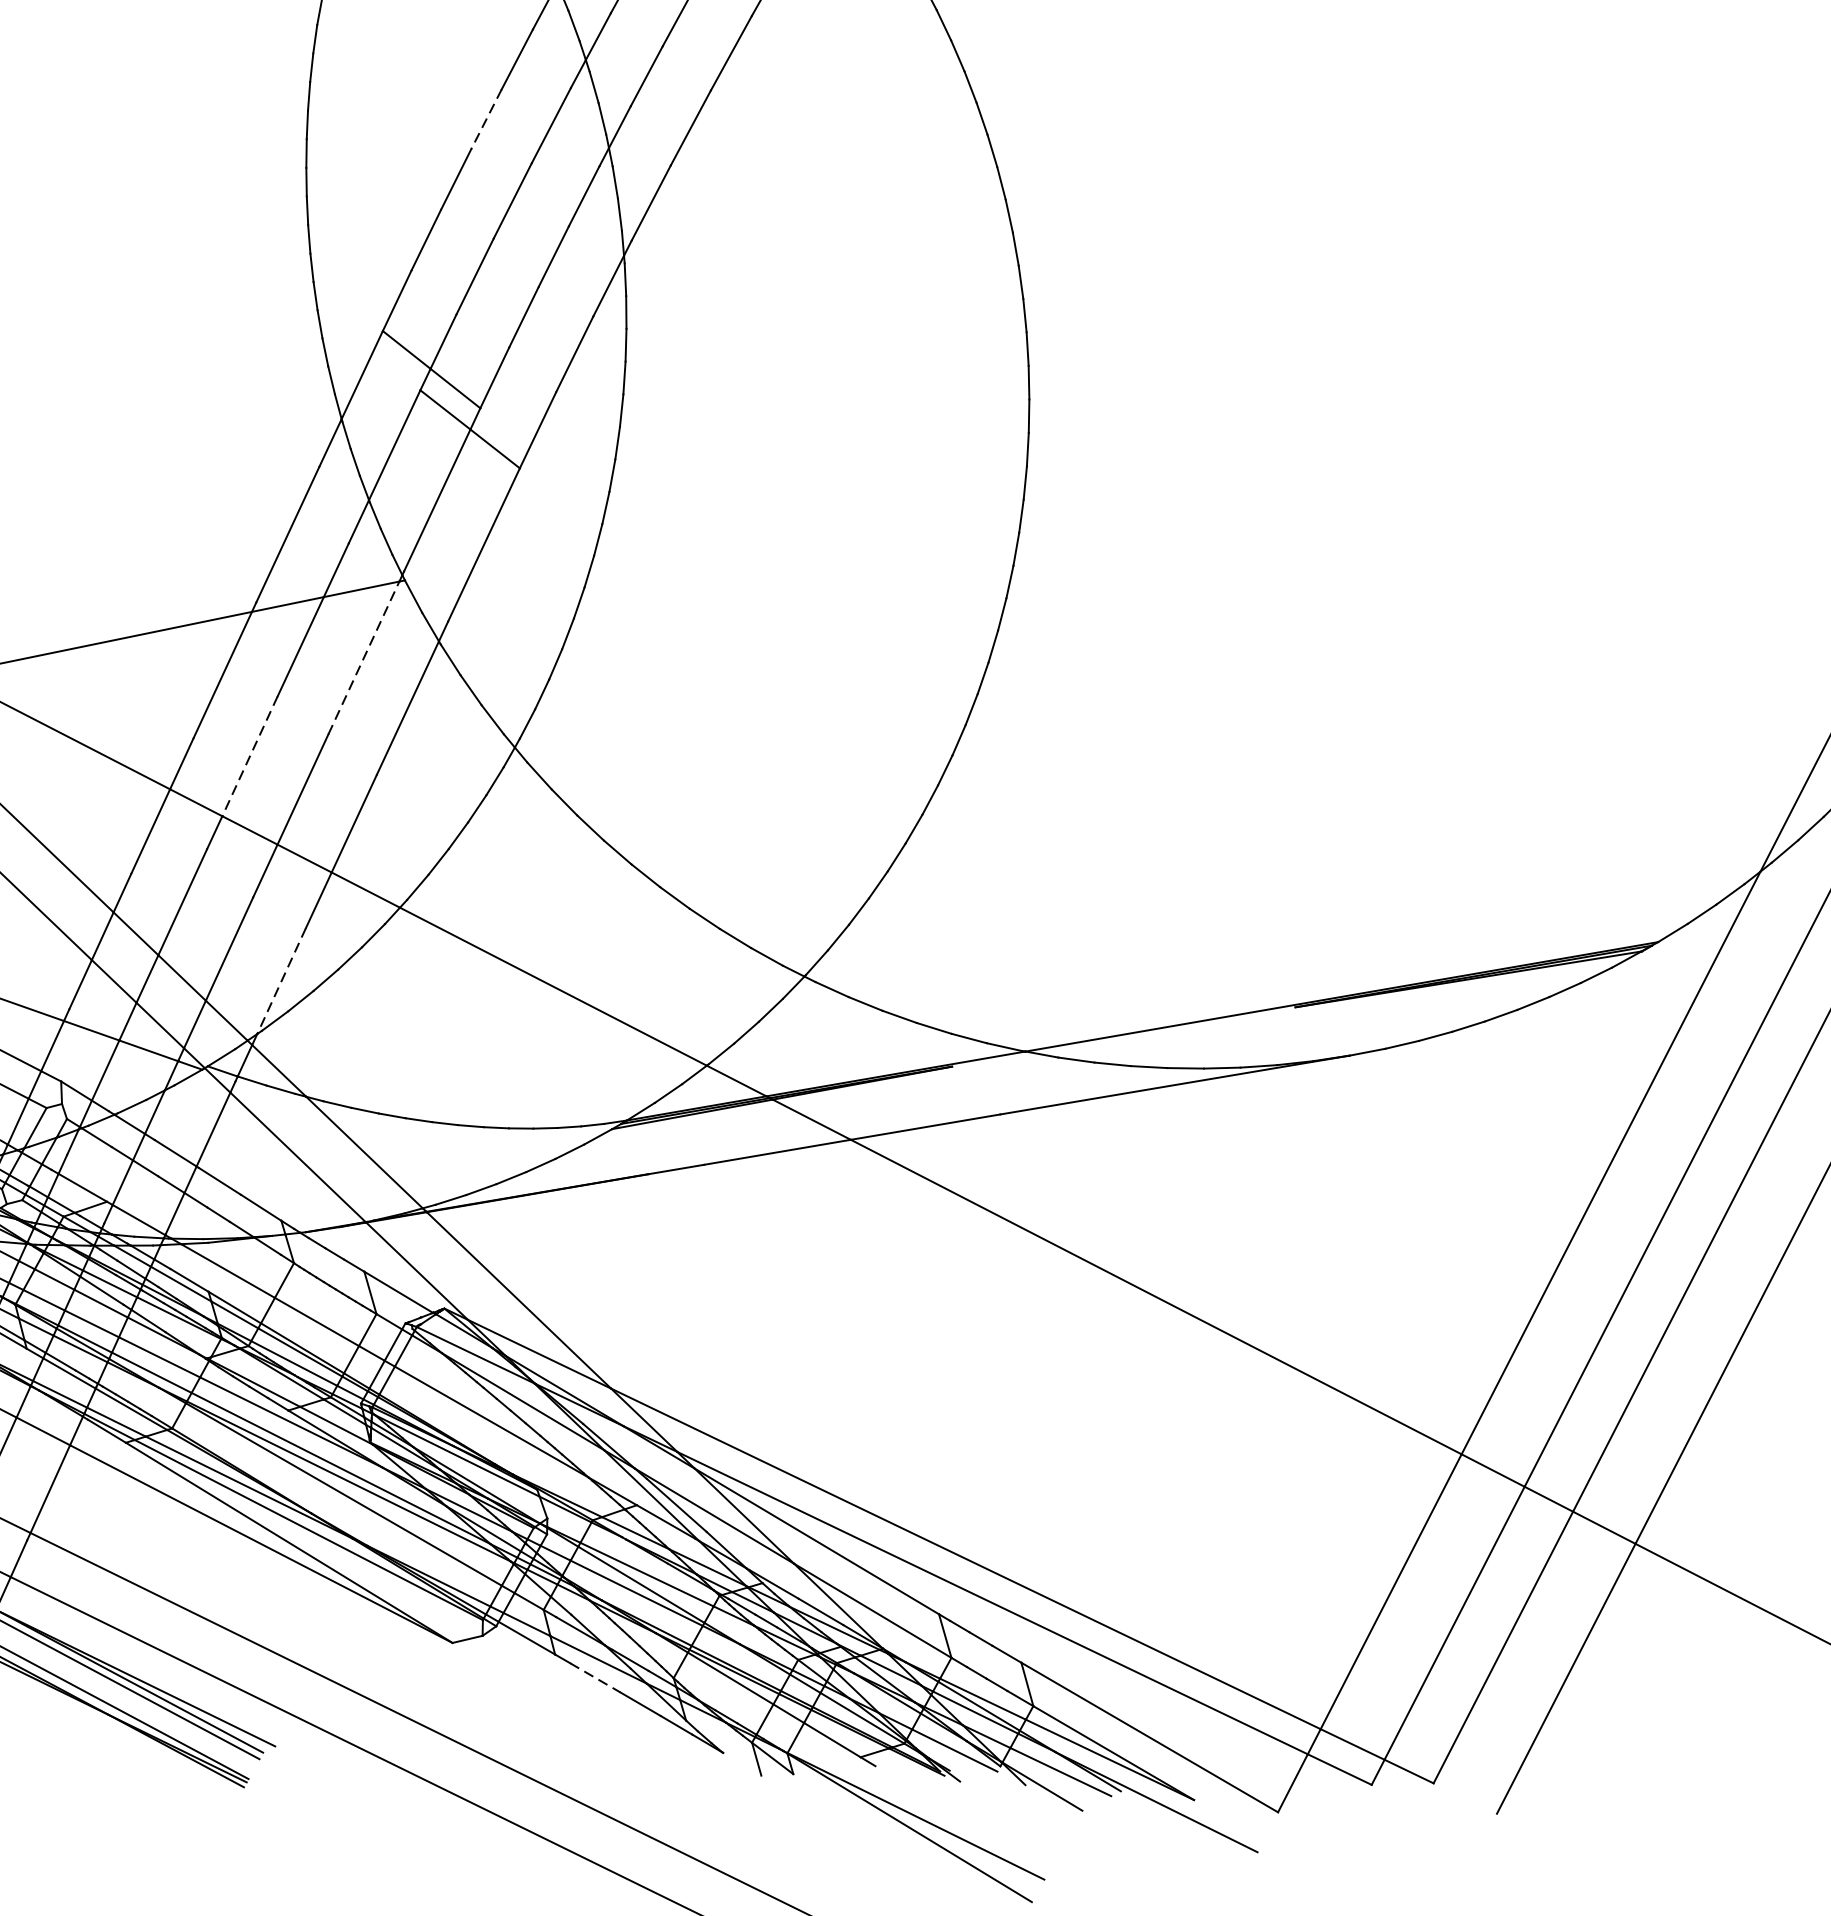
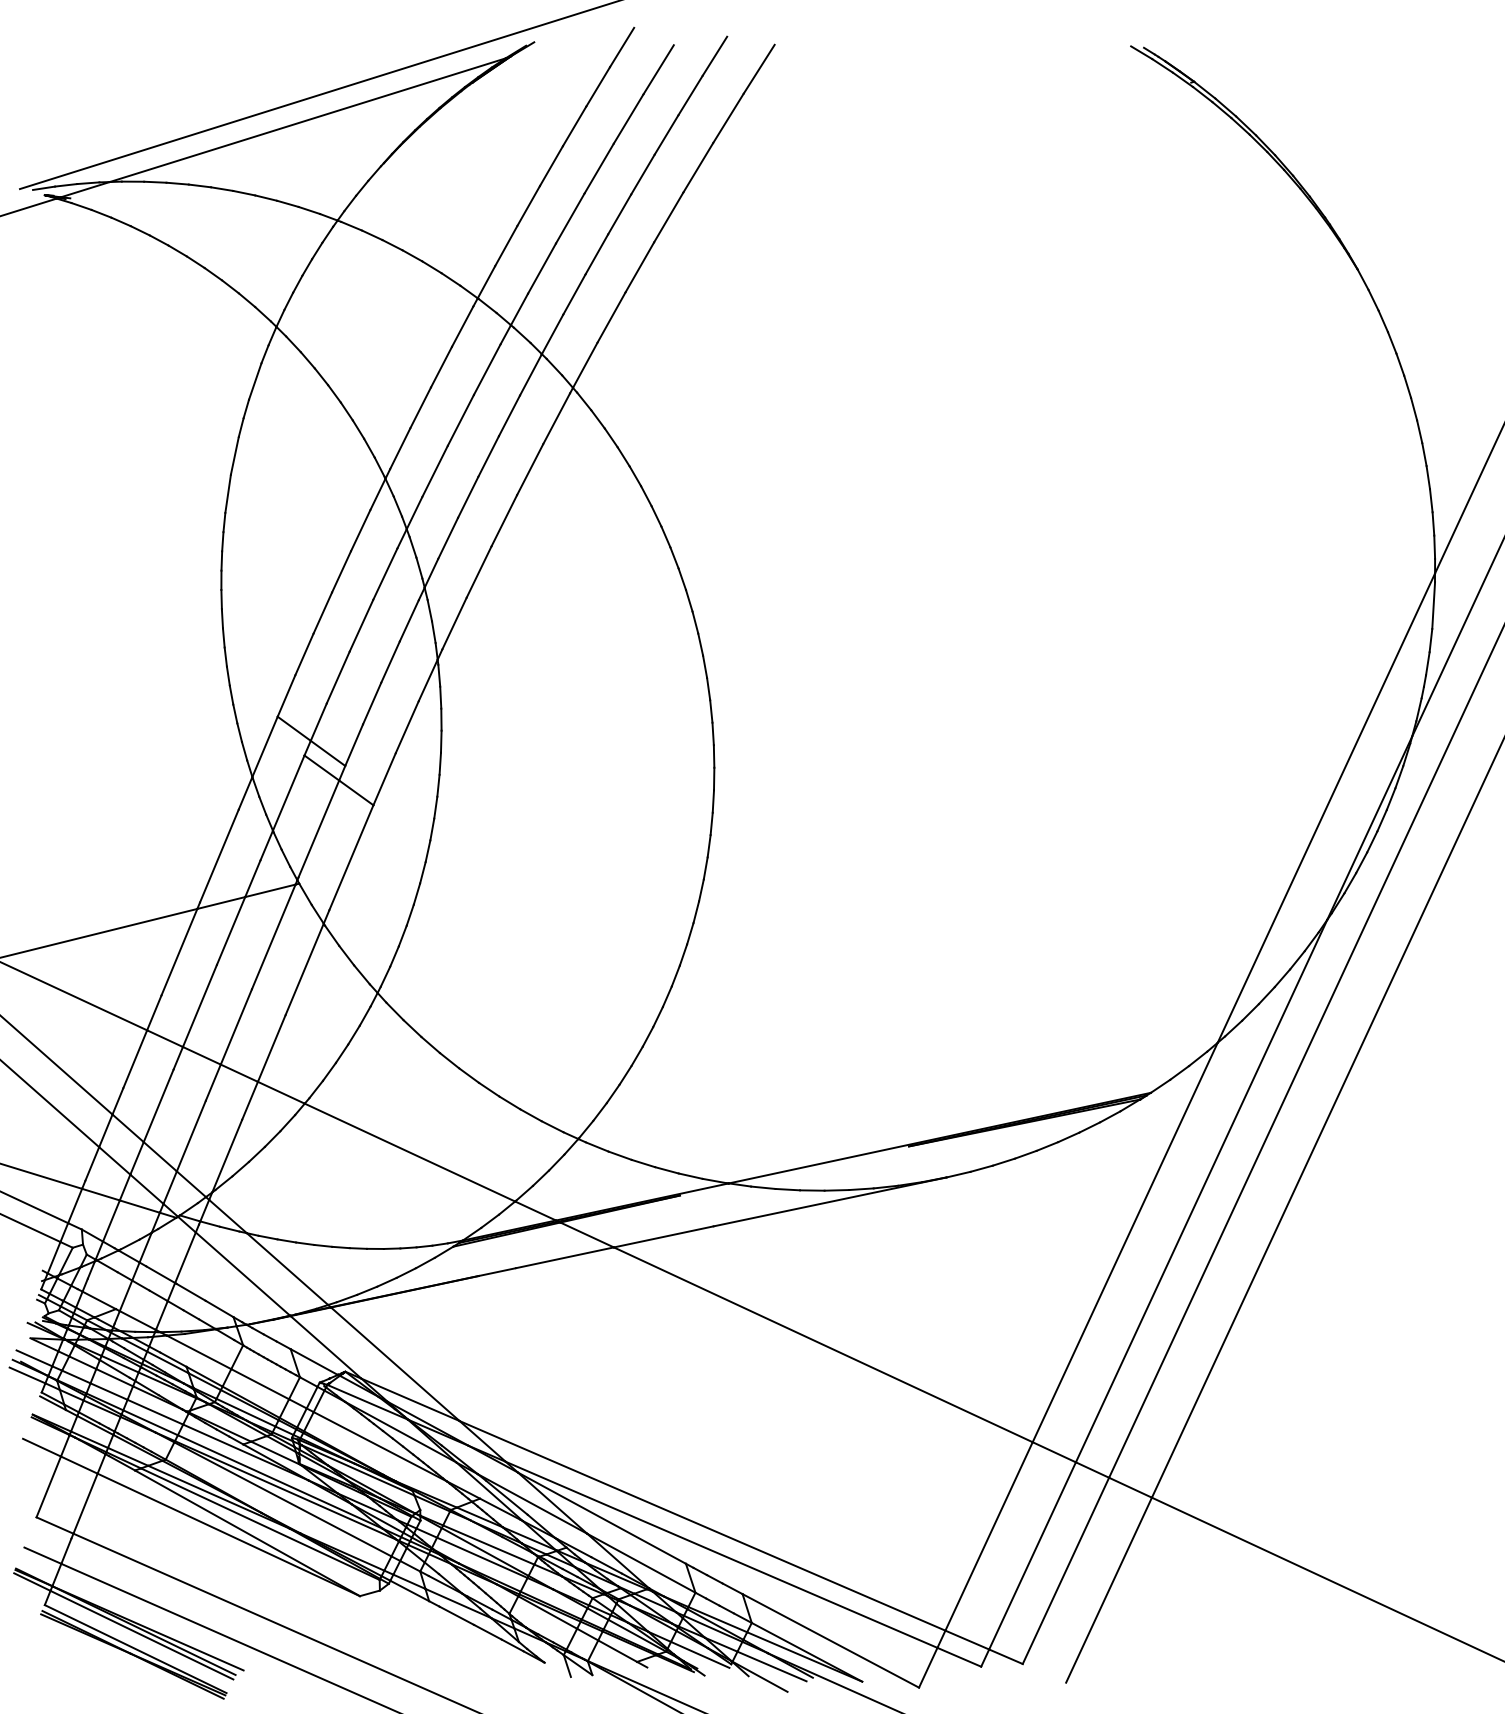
line: (486, 118) -> (341, 571), dashed -> solid
line: (363, 657) -> (273, 936), dashed -> solid
line: (249, 757) -> (199, 1006), dashed -> solid
line: (282, 981) -> (227, 1156), dashed -> solid
line: (594, 1677) -> (456, 1615), dashed -> solid

